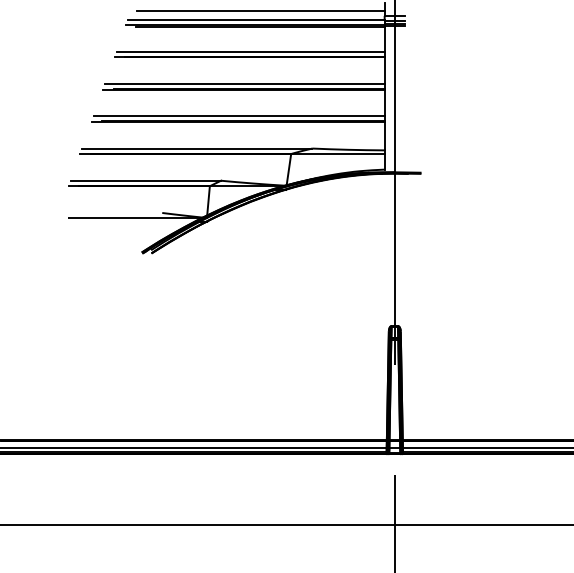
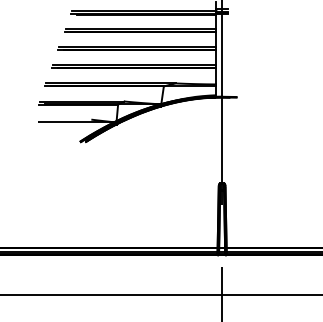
line: (260, 9) -> (146, 5), removed

